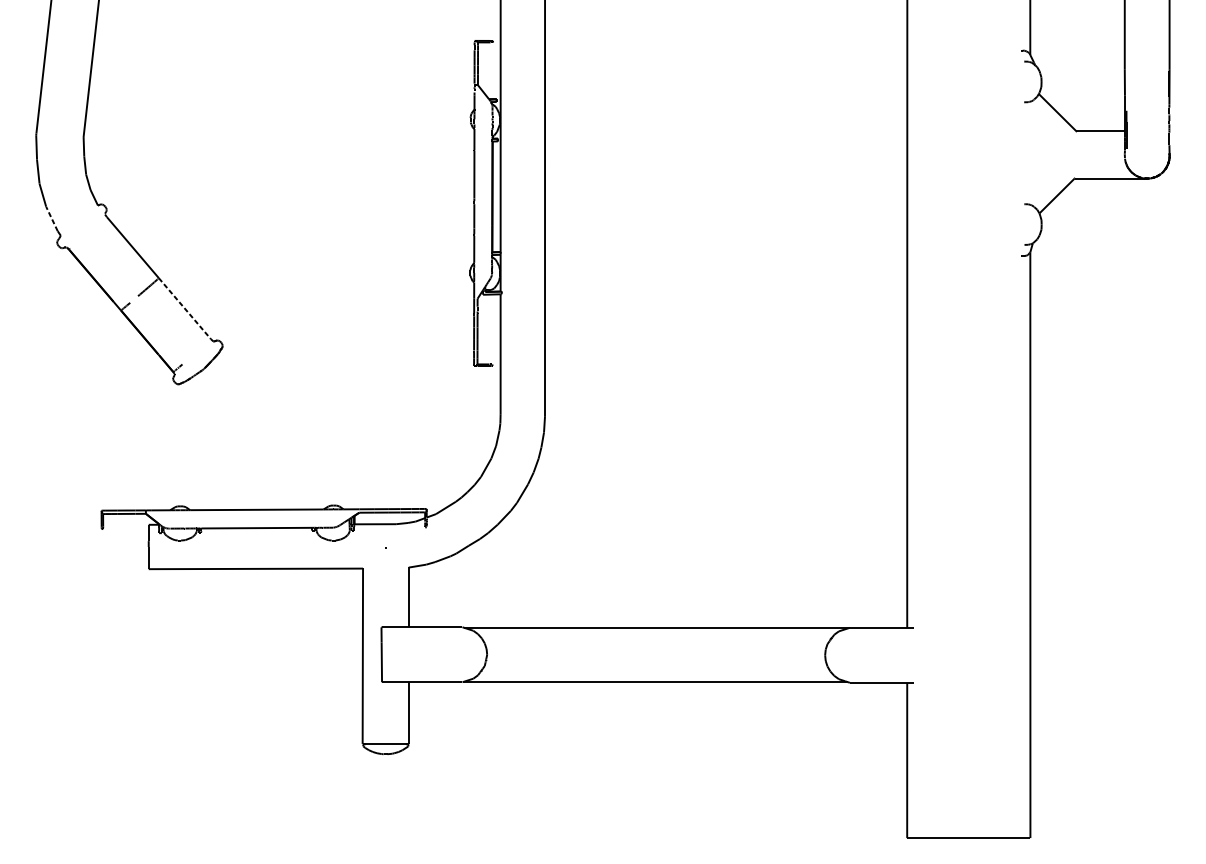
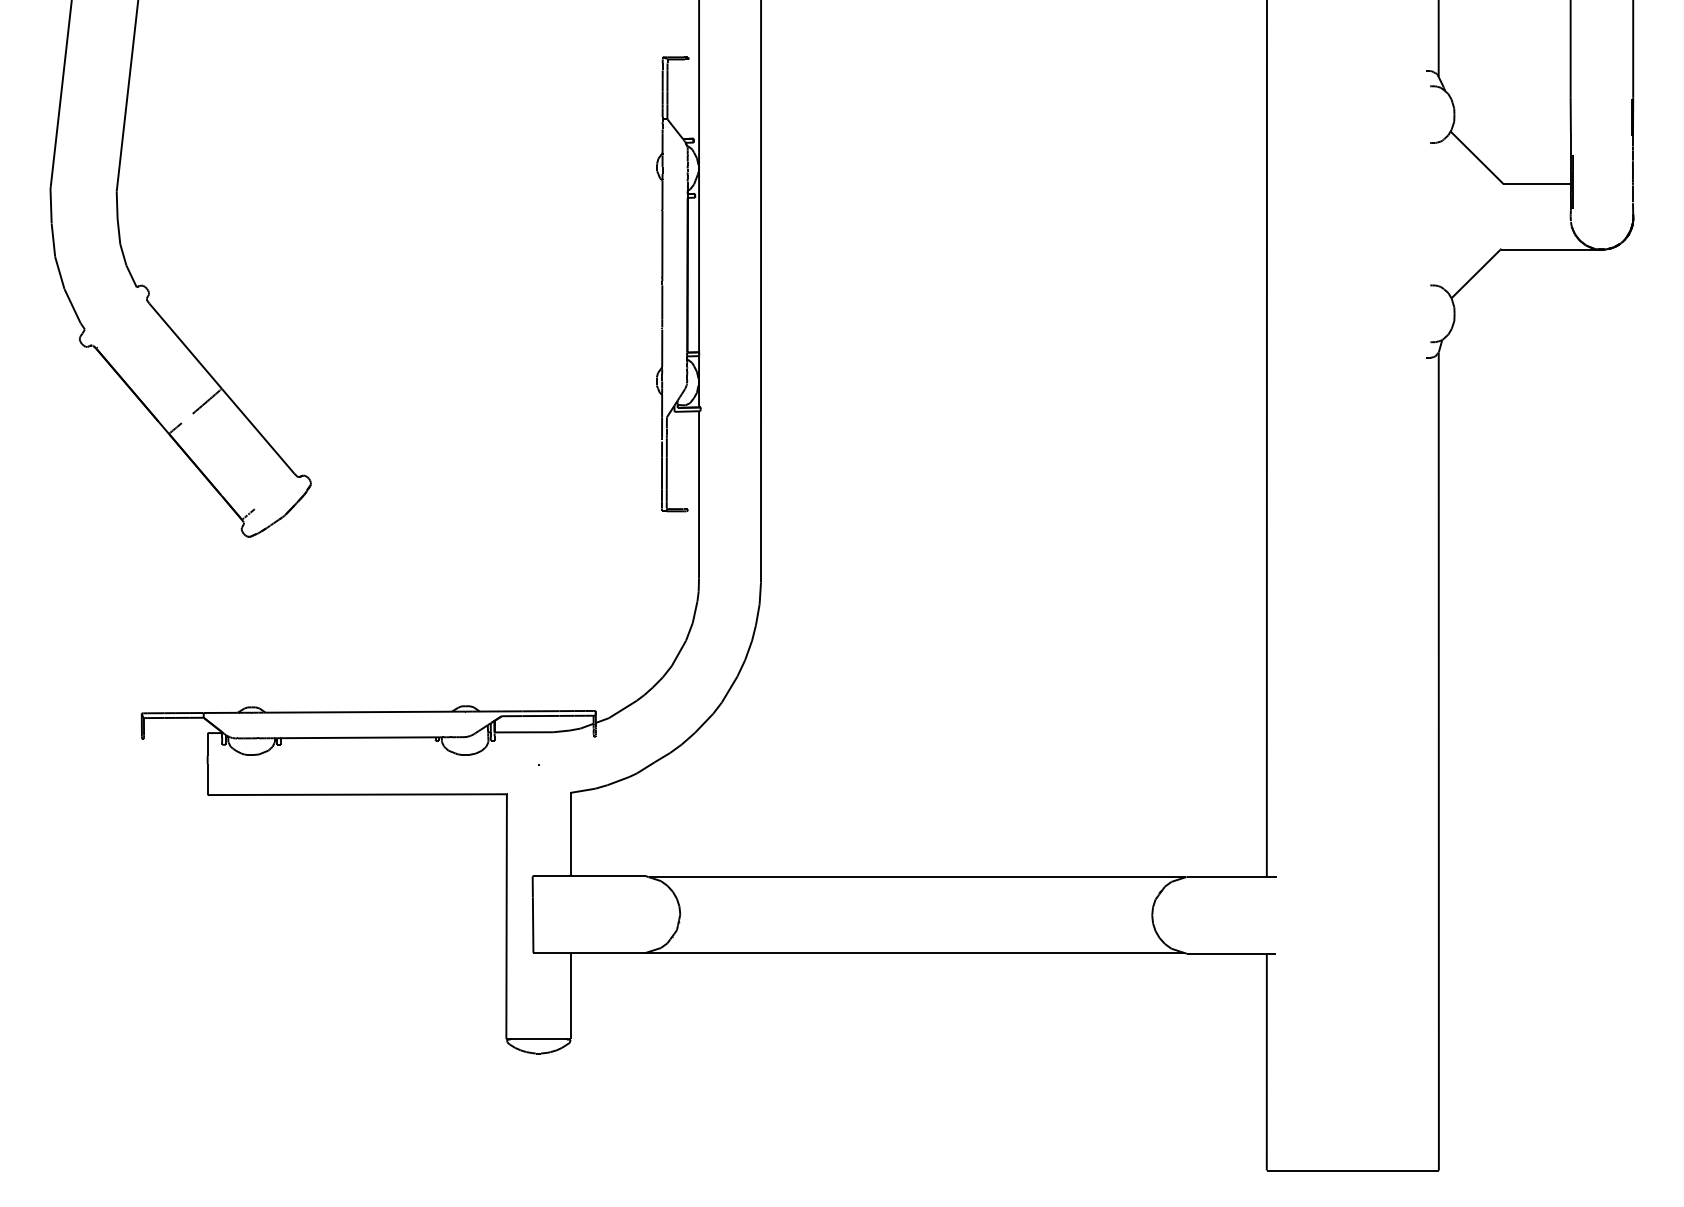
line: (51, 219) -> (72, 306), dashed -> solid
line: (185, 308) -> (258, 431), dashed -> solid

